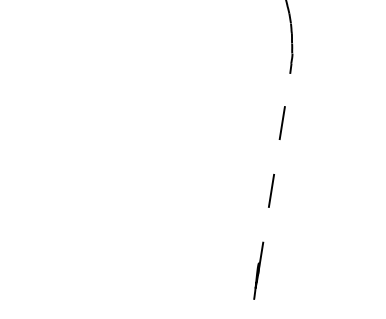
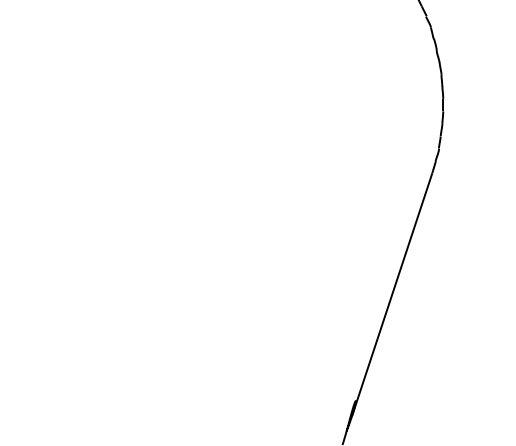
line: (274, 174) -> (392, 294), dashed -> solid

